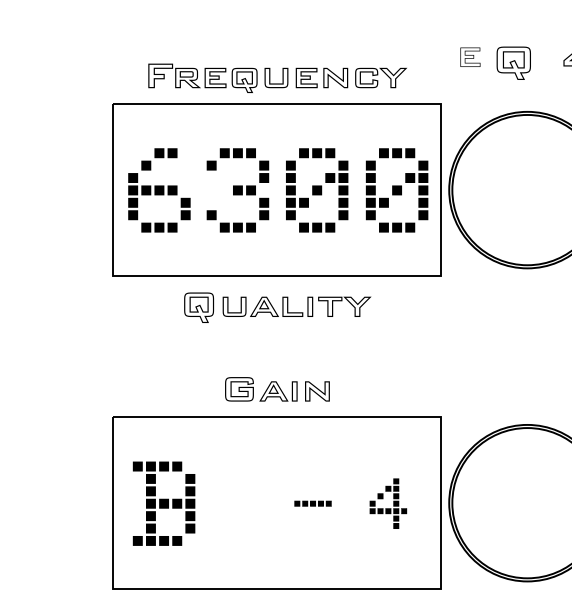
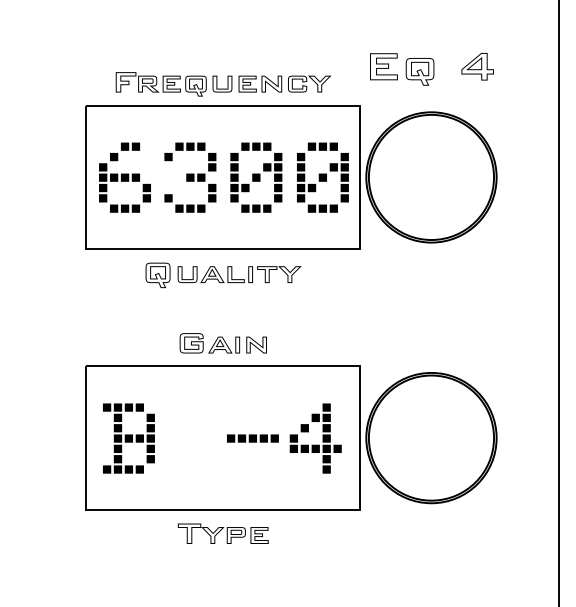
part: (469, 56) -> (383, 66), size x1.67
part: (312, 503) -> (252, 438), size x1.67
part: (388, 503) -> (315, 438), size x1.67

